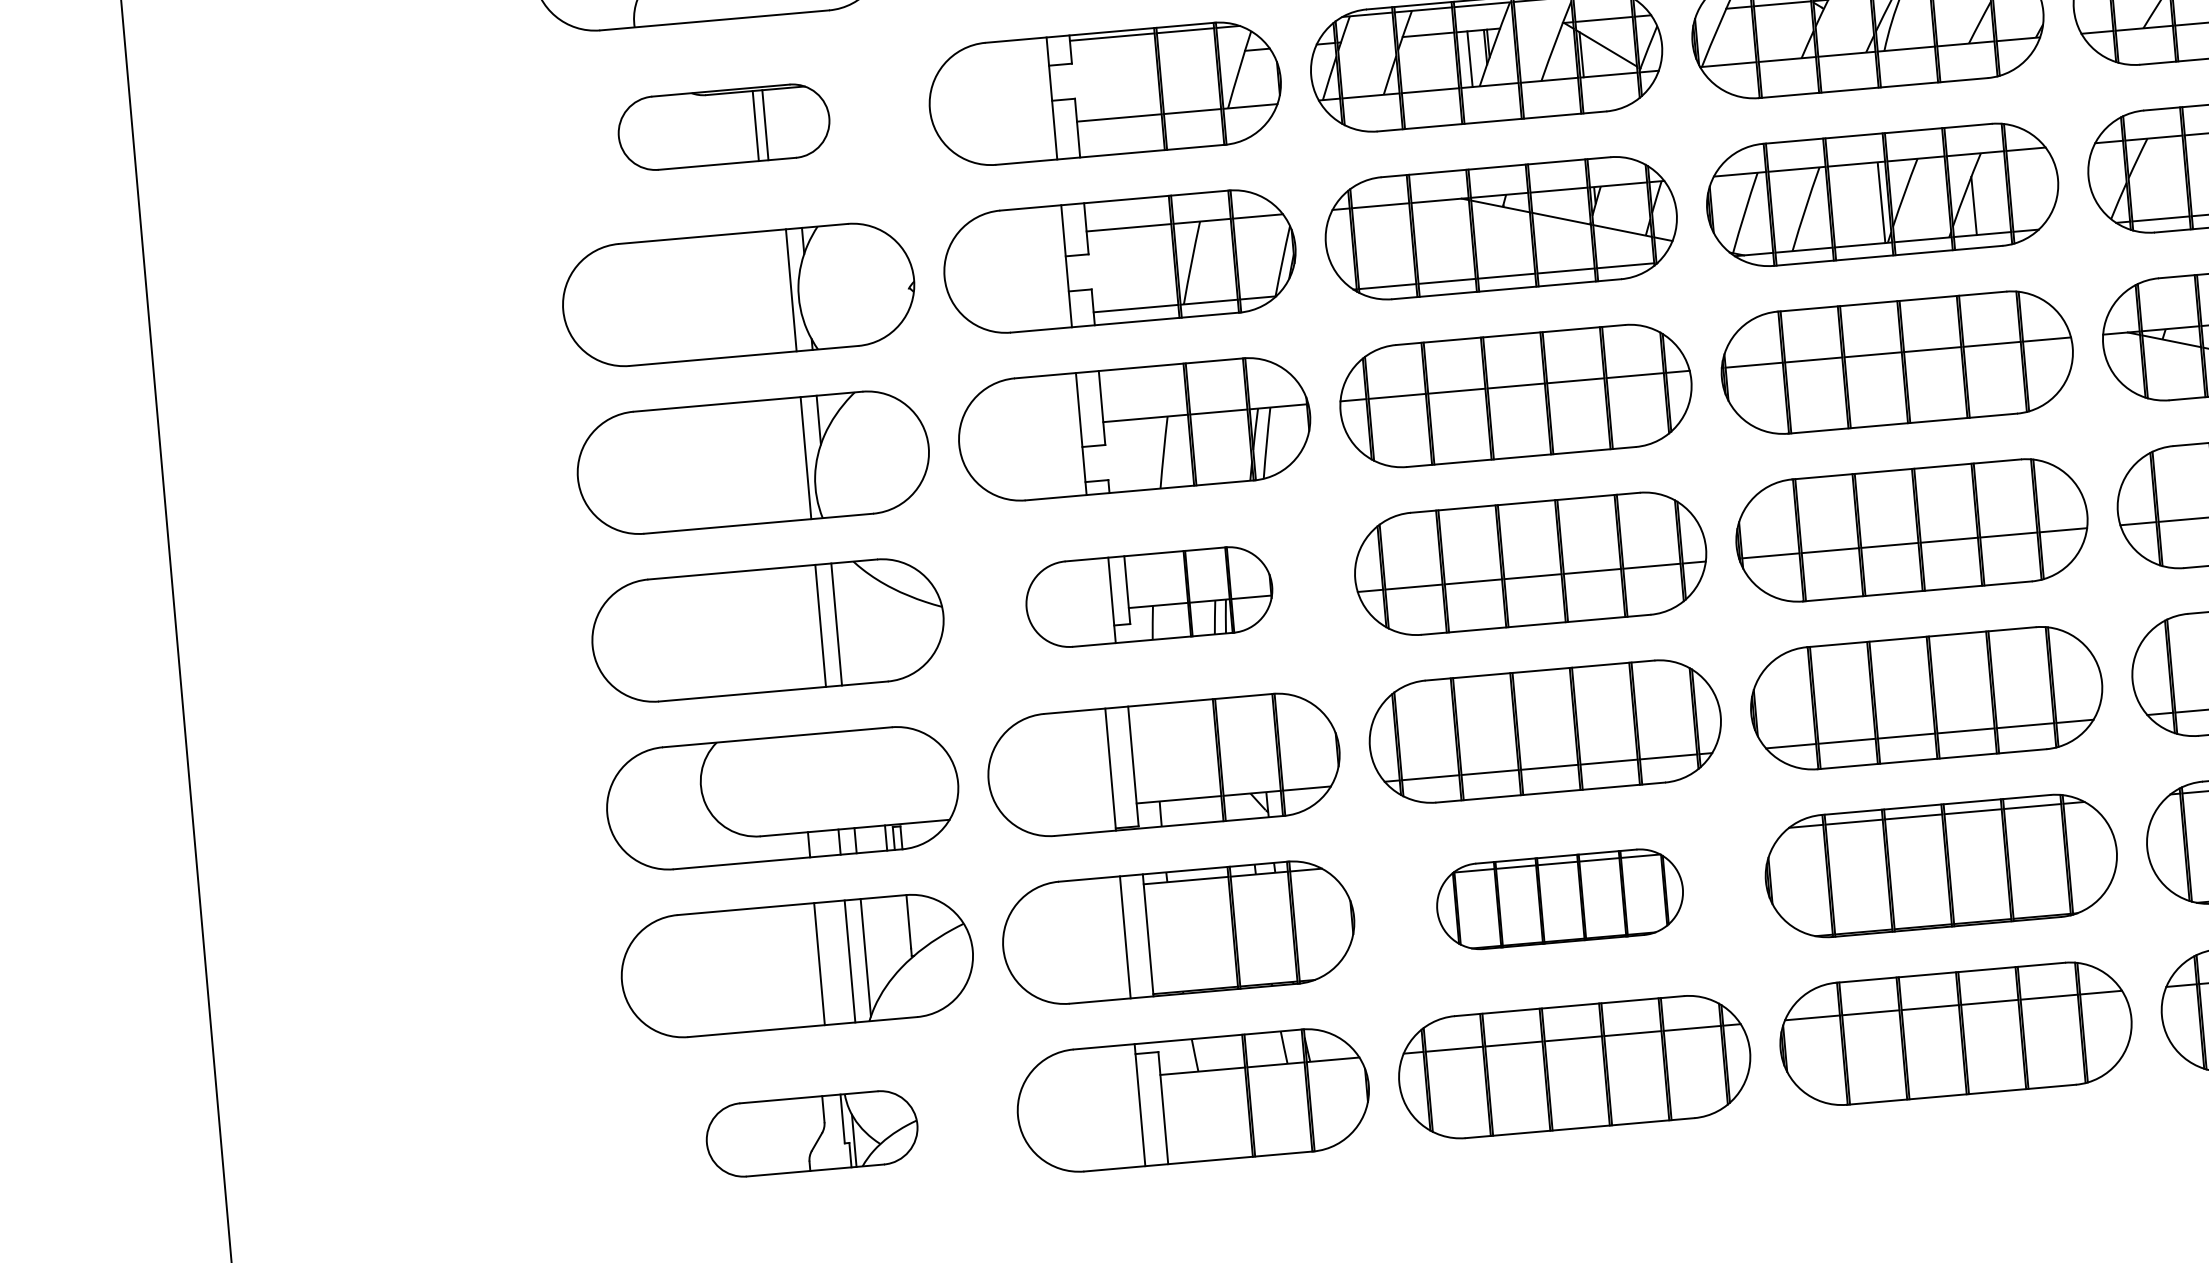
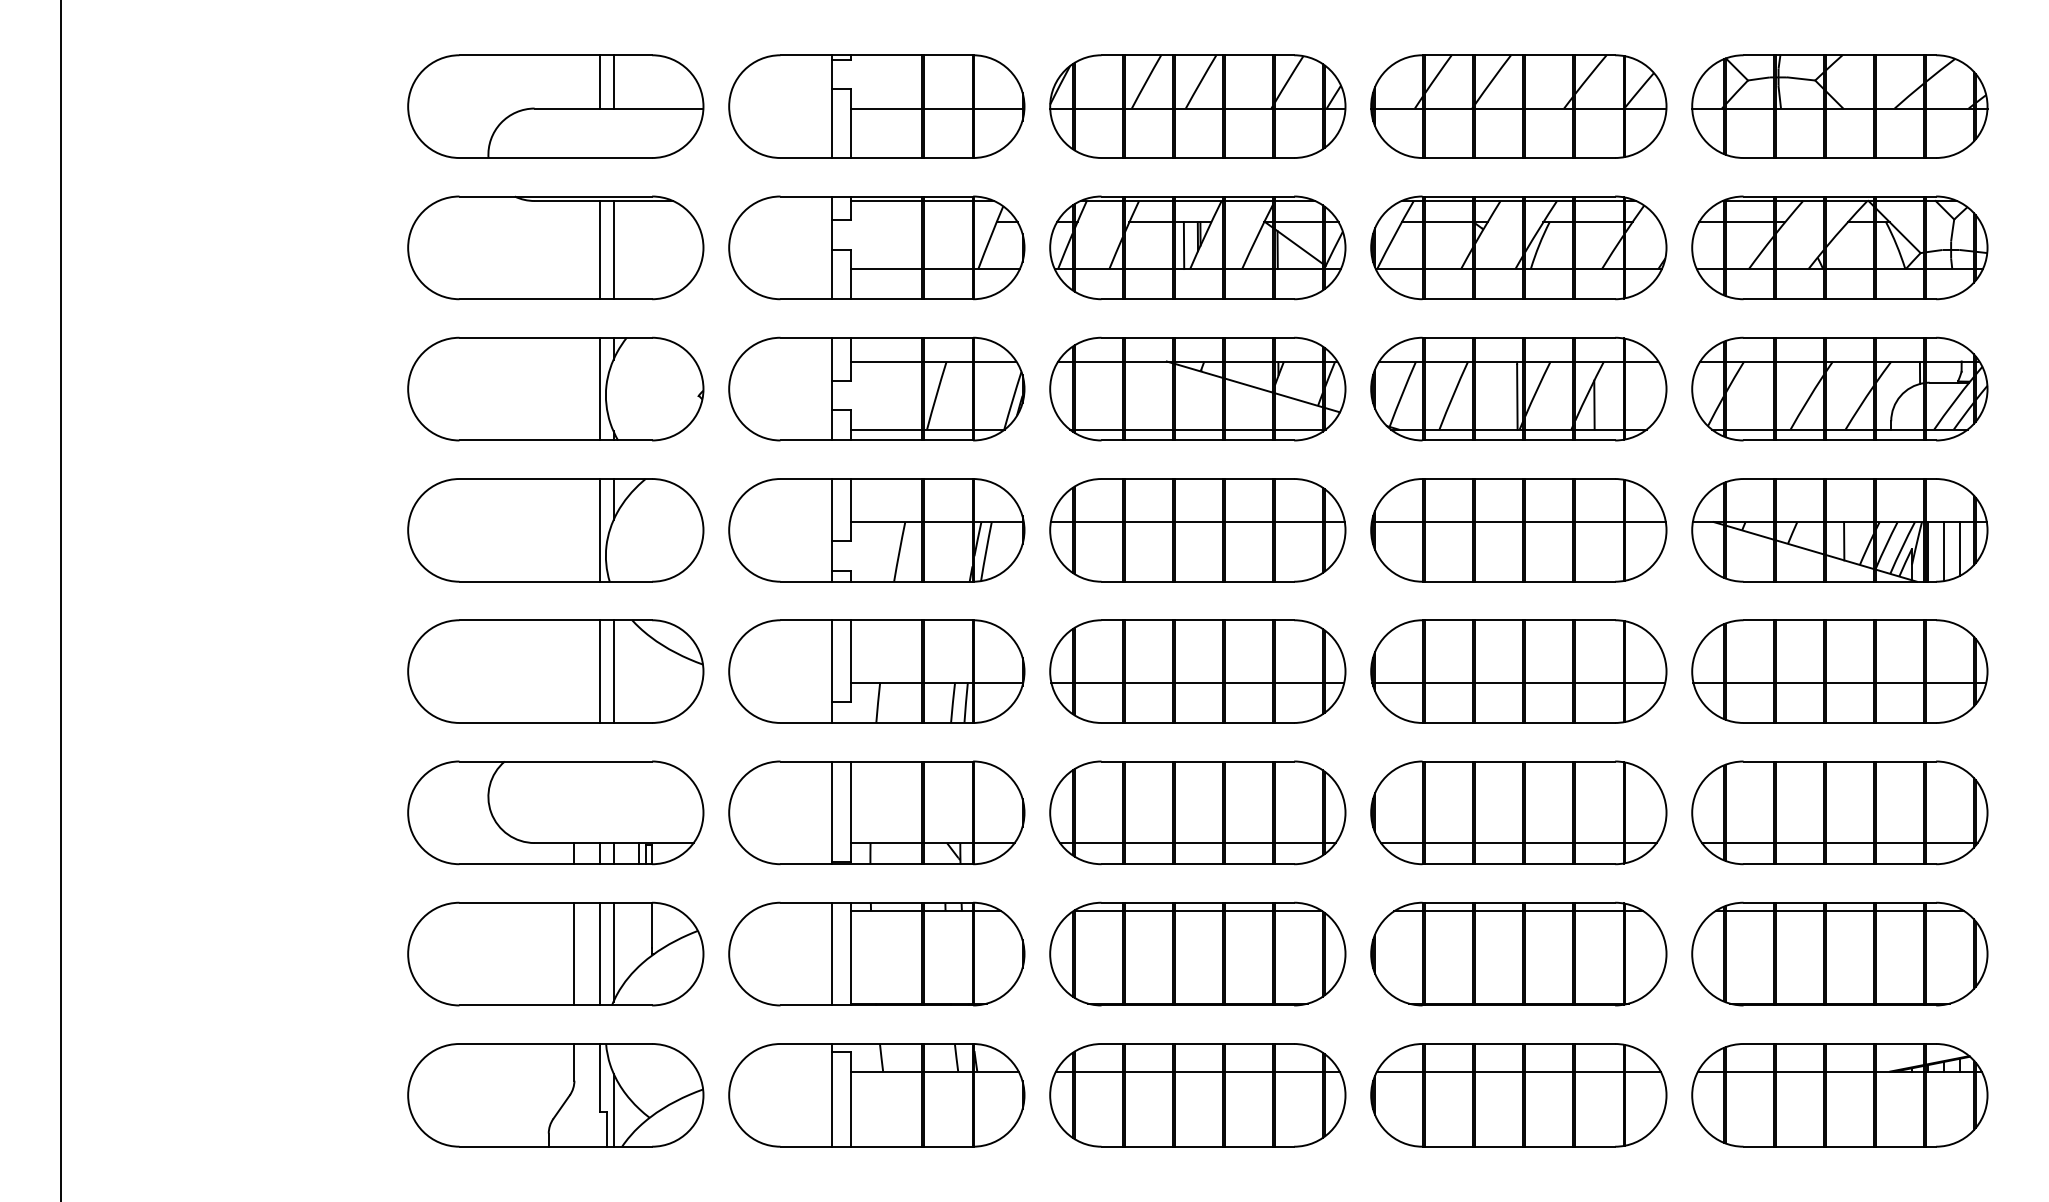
part: (723, 126) -> (555, 247), size x1.67
part: (1148, 597) -> (876, 671), size x1.43
part: (1559, 898) -> (1197, 953), size x1.43
part: (811, 1134) -> (555, 1095), size x1.67

